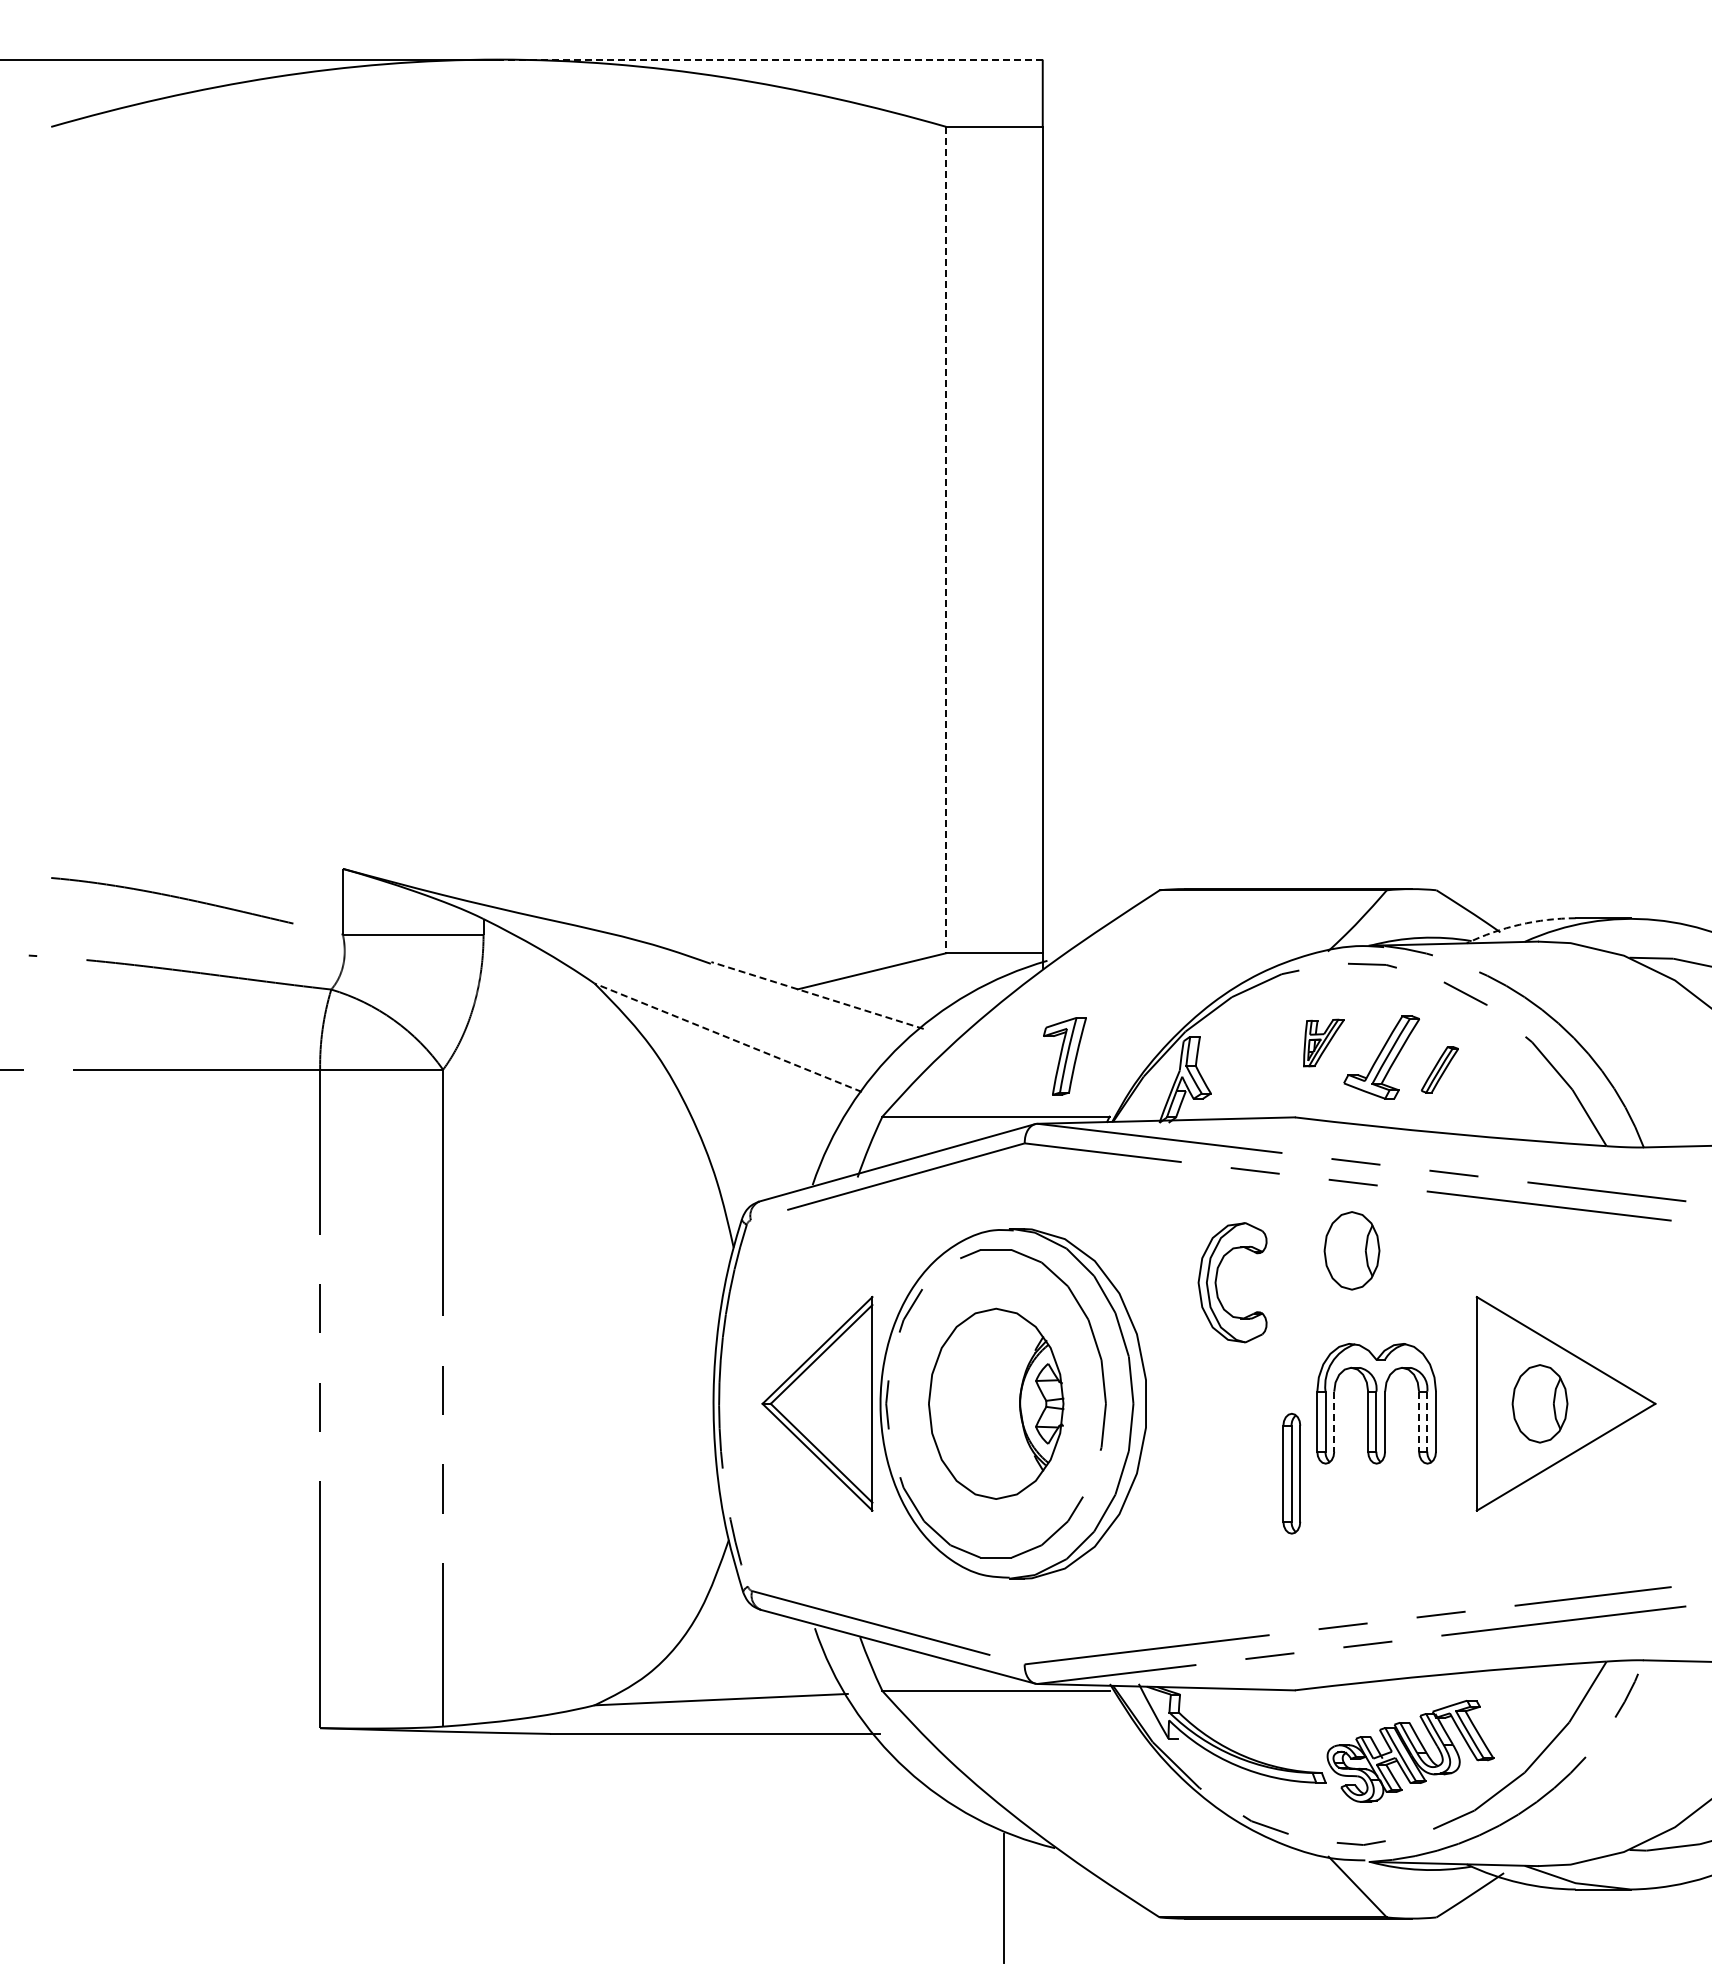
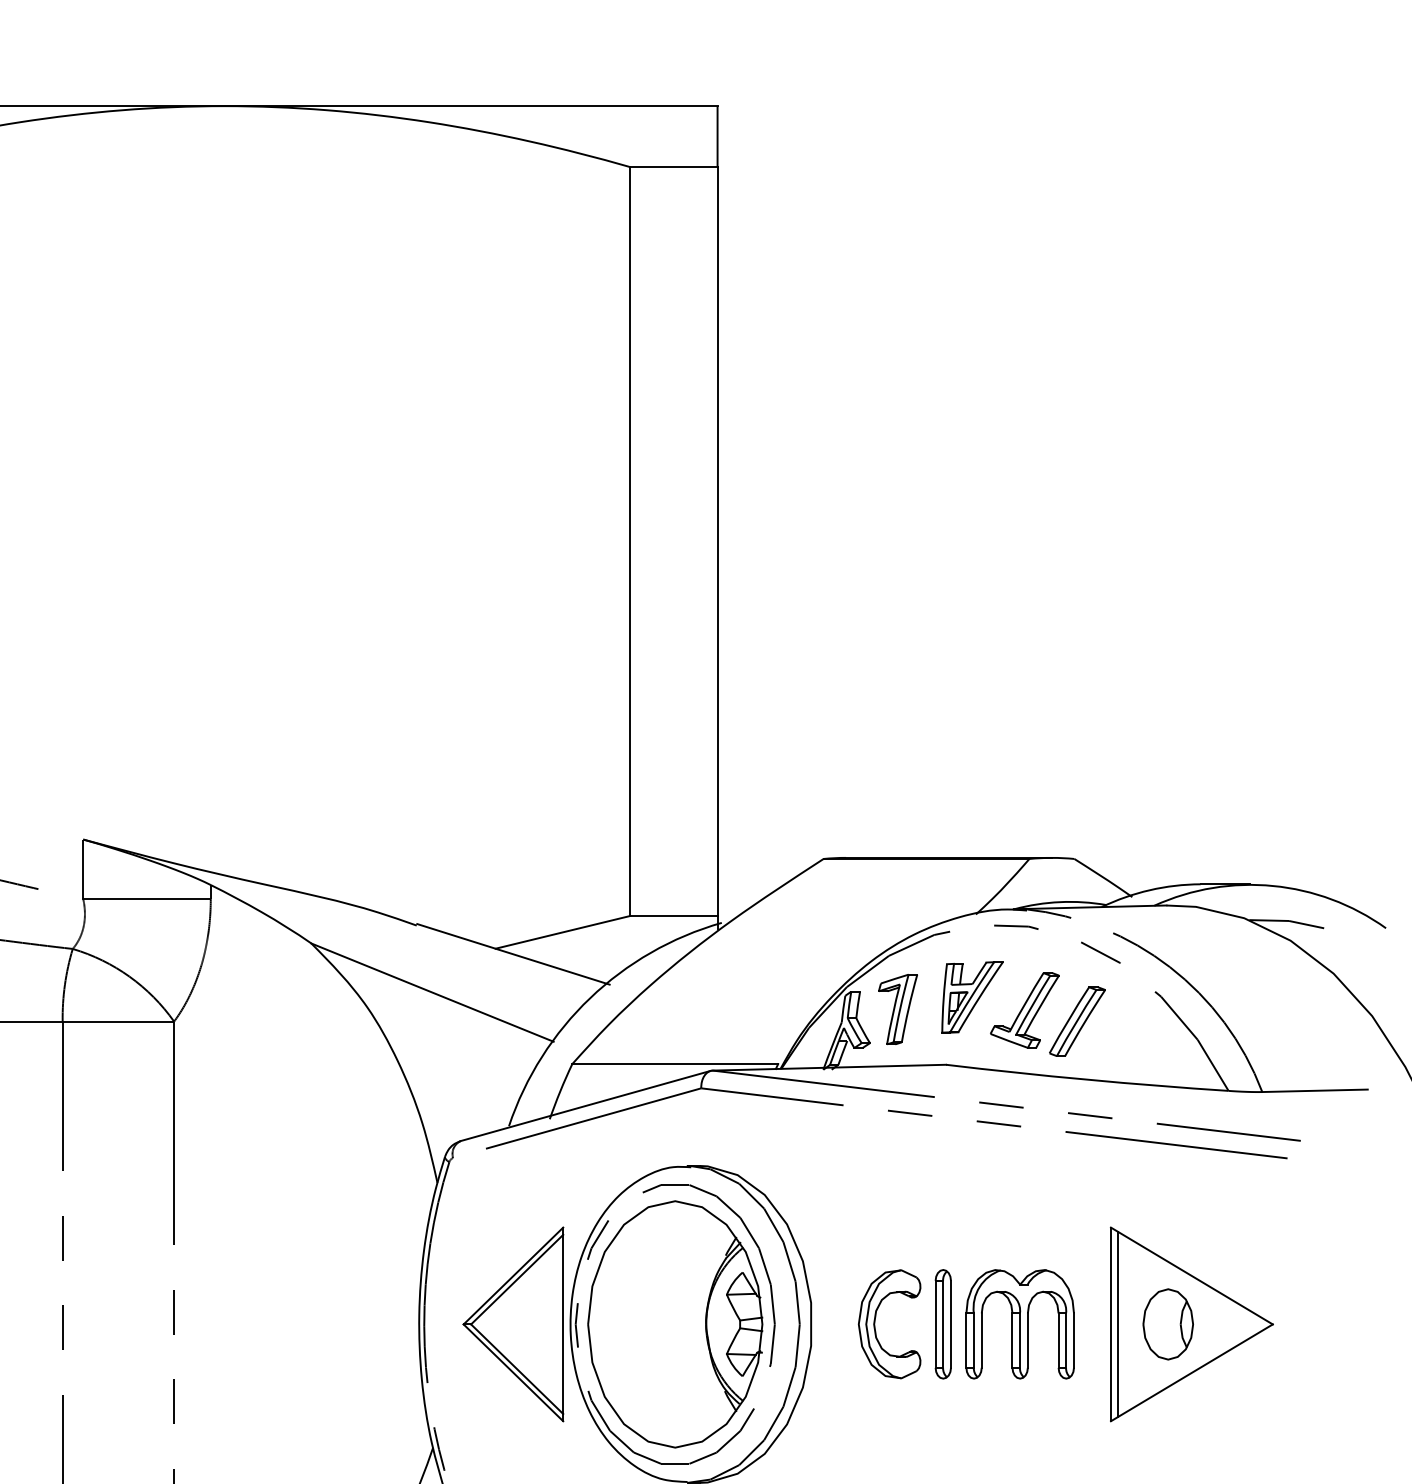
line: (770, 59) -> (470, 106), dashed -> solid
line: (946, 540) -> (630, 541), dashed -> solid
arc: (1519, 924) -> (1149, 889), dashed -> solid
line: (817, 995) -> (513, 954), dashed -> solid
line: (727, 1037) -> (431, 992), dashed -> solid
part: (1323, 1042) -> (972, 996), size x1.67
part: (1064, 1056) -> (897, 1009), moved
part: (1439, 1069) -> (1077, 1021), size x1.67
part: (1351, 1250) -> (997, 1185), removed
part: (1217, 1278) -> (875, 1320), moved
part: (996, 1403) -> (675, 1324), size x1.43
line: (1485, 1403) -> (1118, 1324), added
line: (1334, 1421) -> (981, 1340), dashed -> solid
line: (1419, 1421) -> (1059, 1340), dashed -> solid
line: (1427, 1421) -> (1066, 1340), dashed -> solid
part: (1291, 1473) -> (943, 1324), moved

